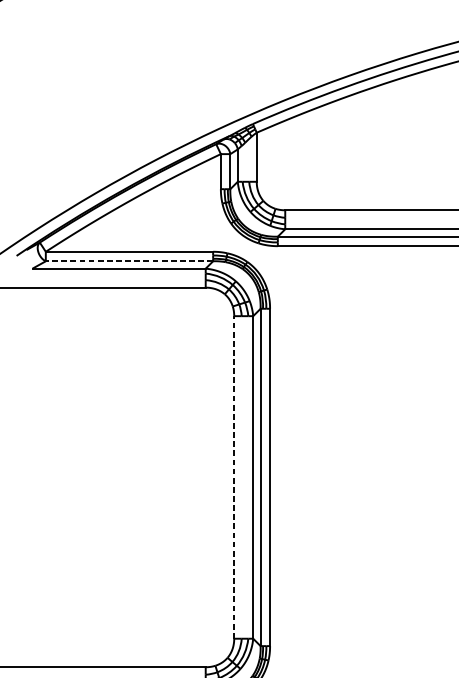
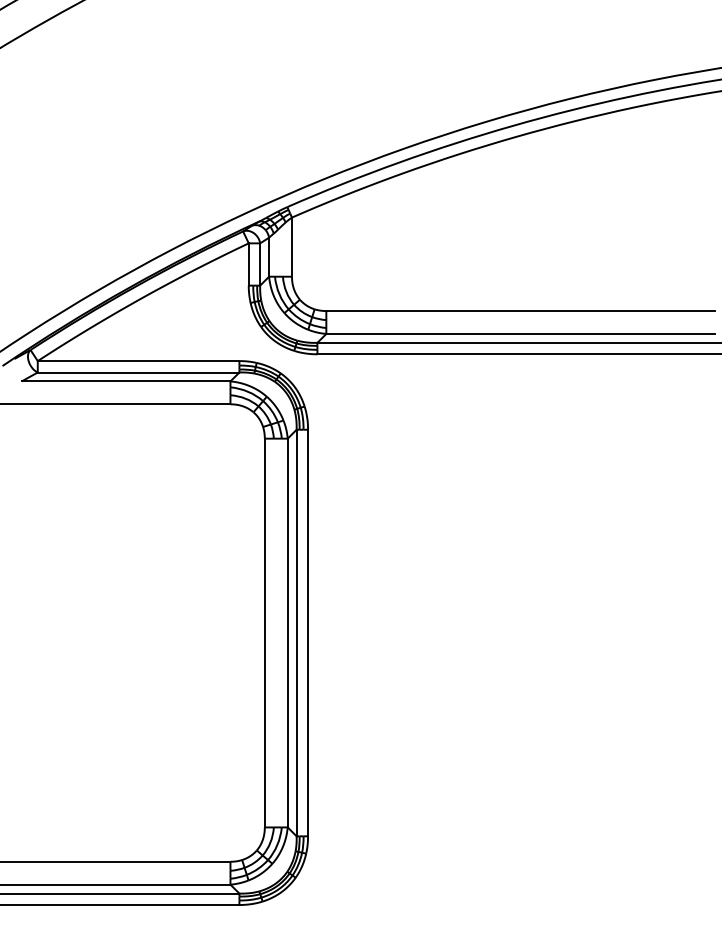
line: (129, 261) -> (138, 372), dashed -> solid
line: (233, 476) -> (264, 632), dashed -> solid

